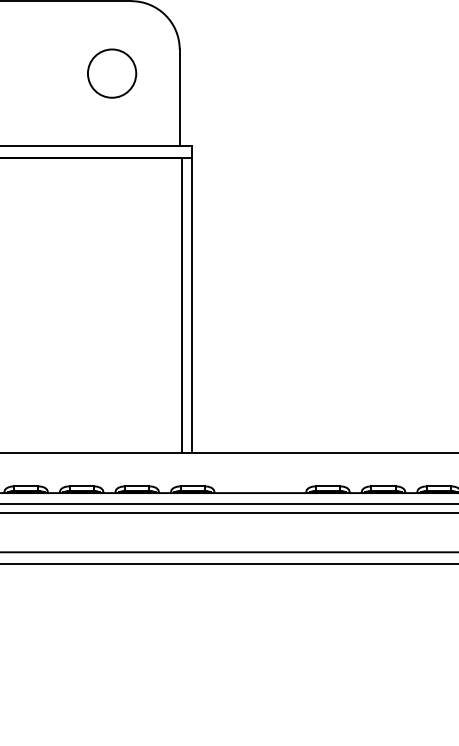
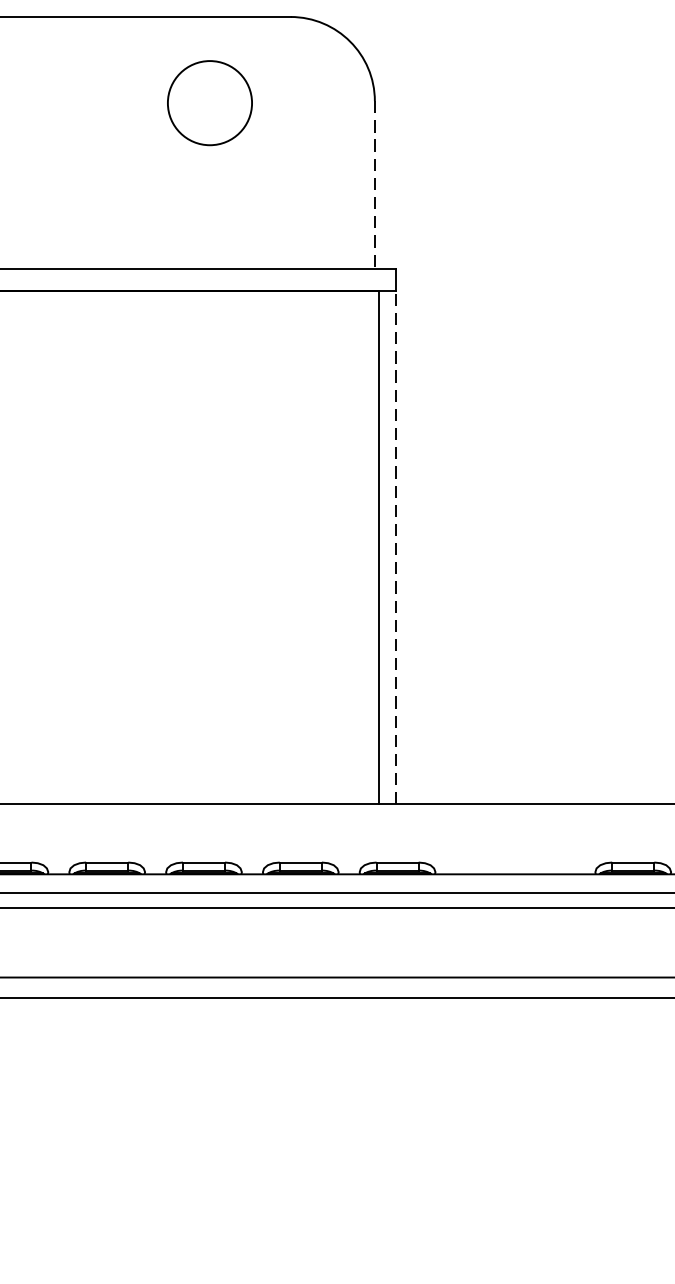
circle: (112, 73) -> (210, 102), moved
line: (179, 98) -> (374, 186), solid -> dashed
line: (191, 305) -> (395, 547), solid -> dashed

